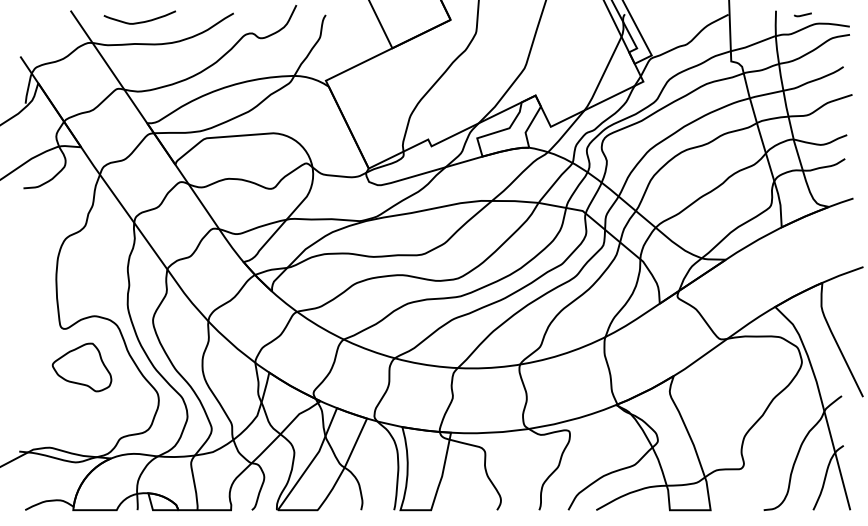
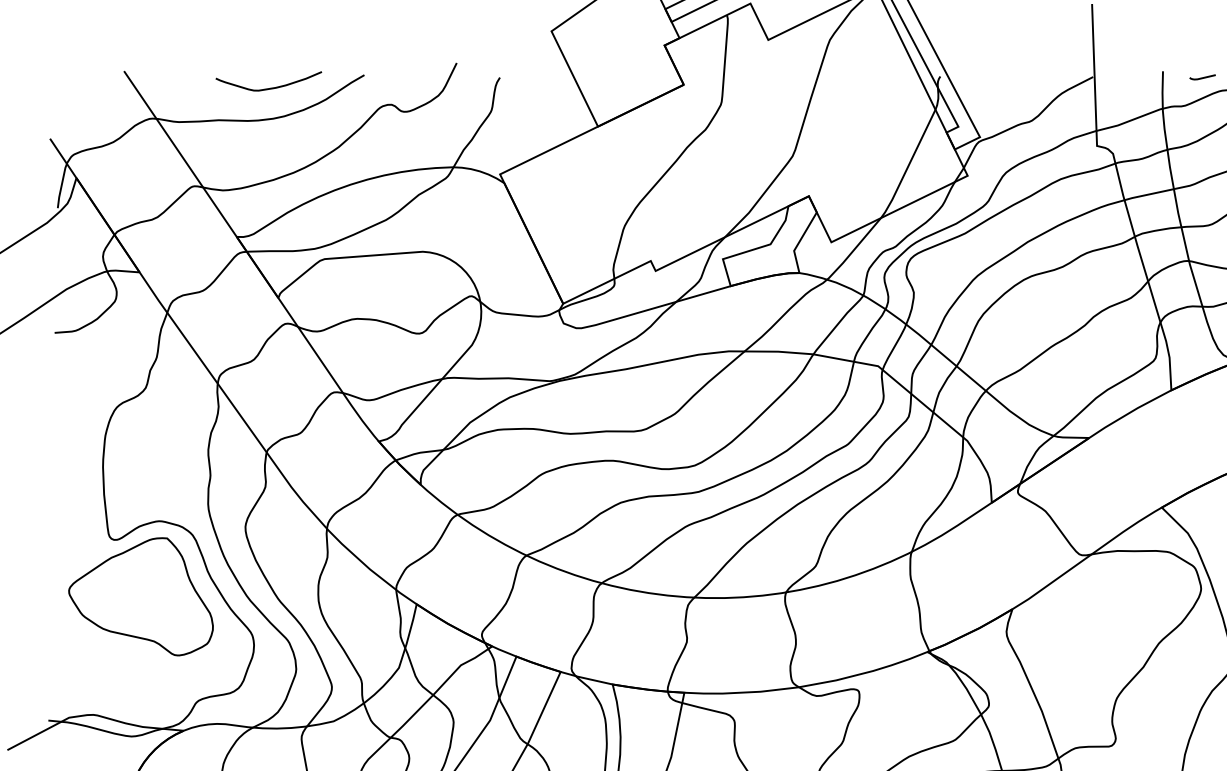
curve: (139, 21) -> (268, 87), moved
part: (81, 367) -> (140, 596), size x1.67

